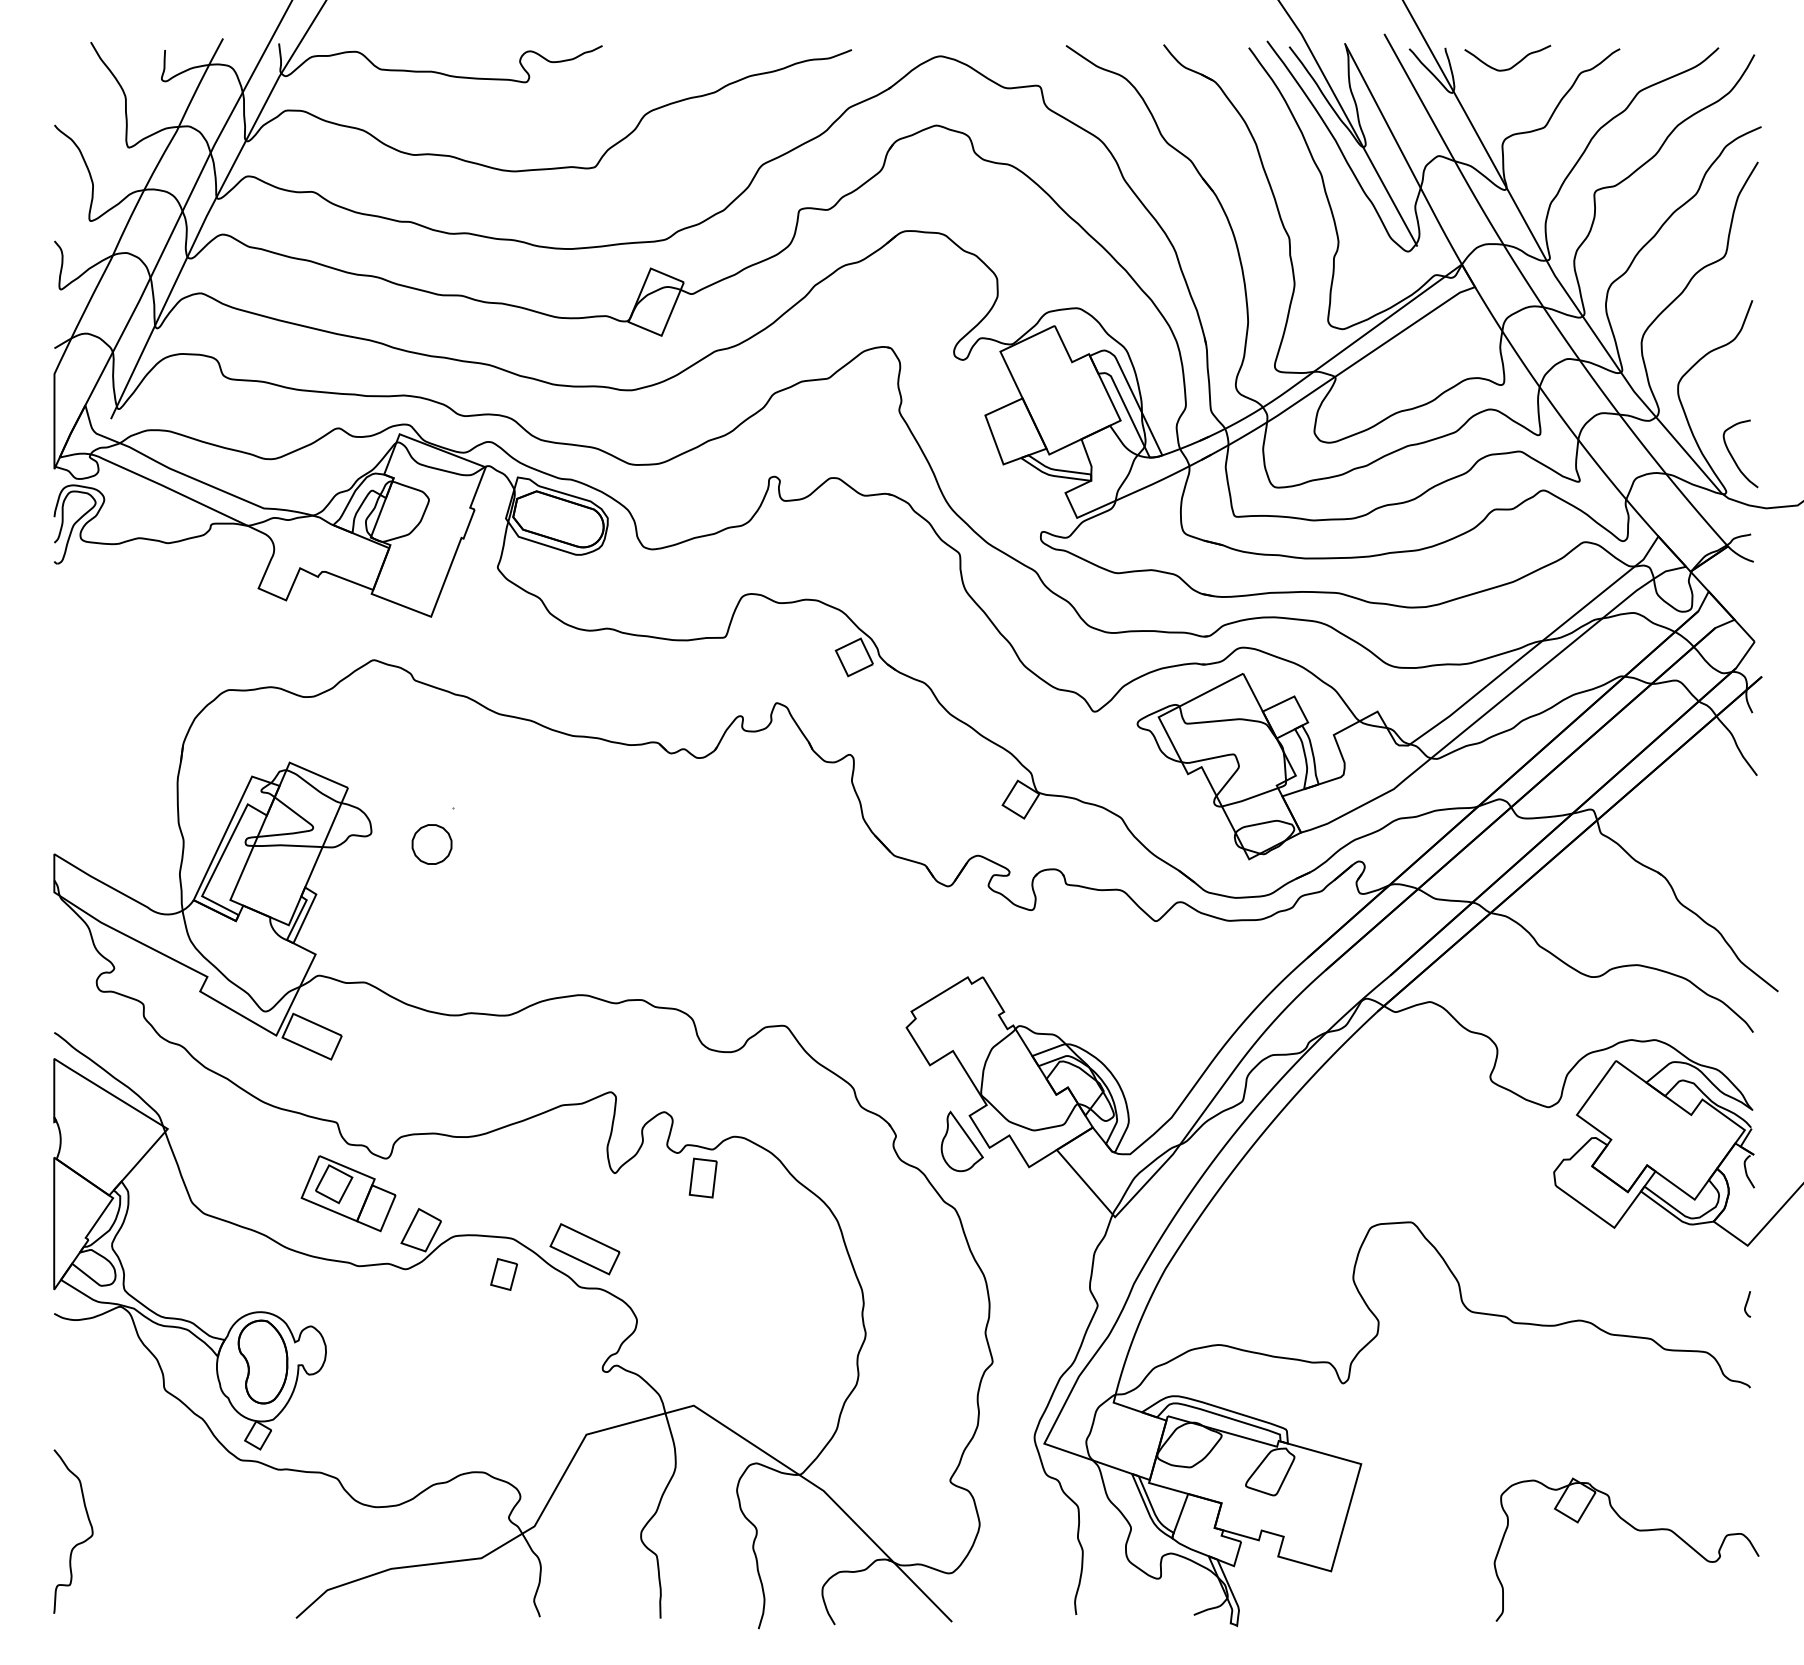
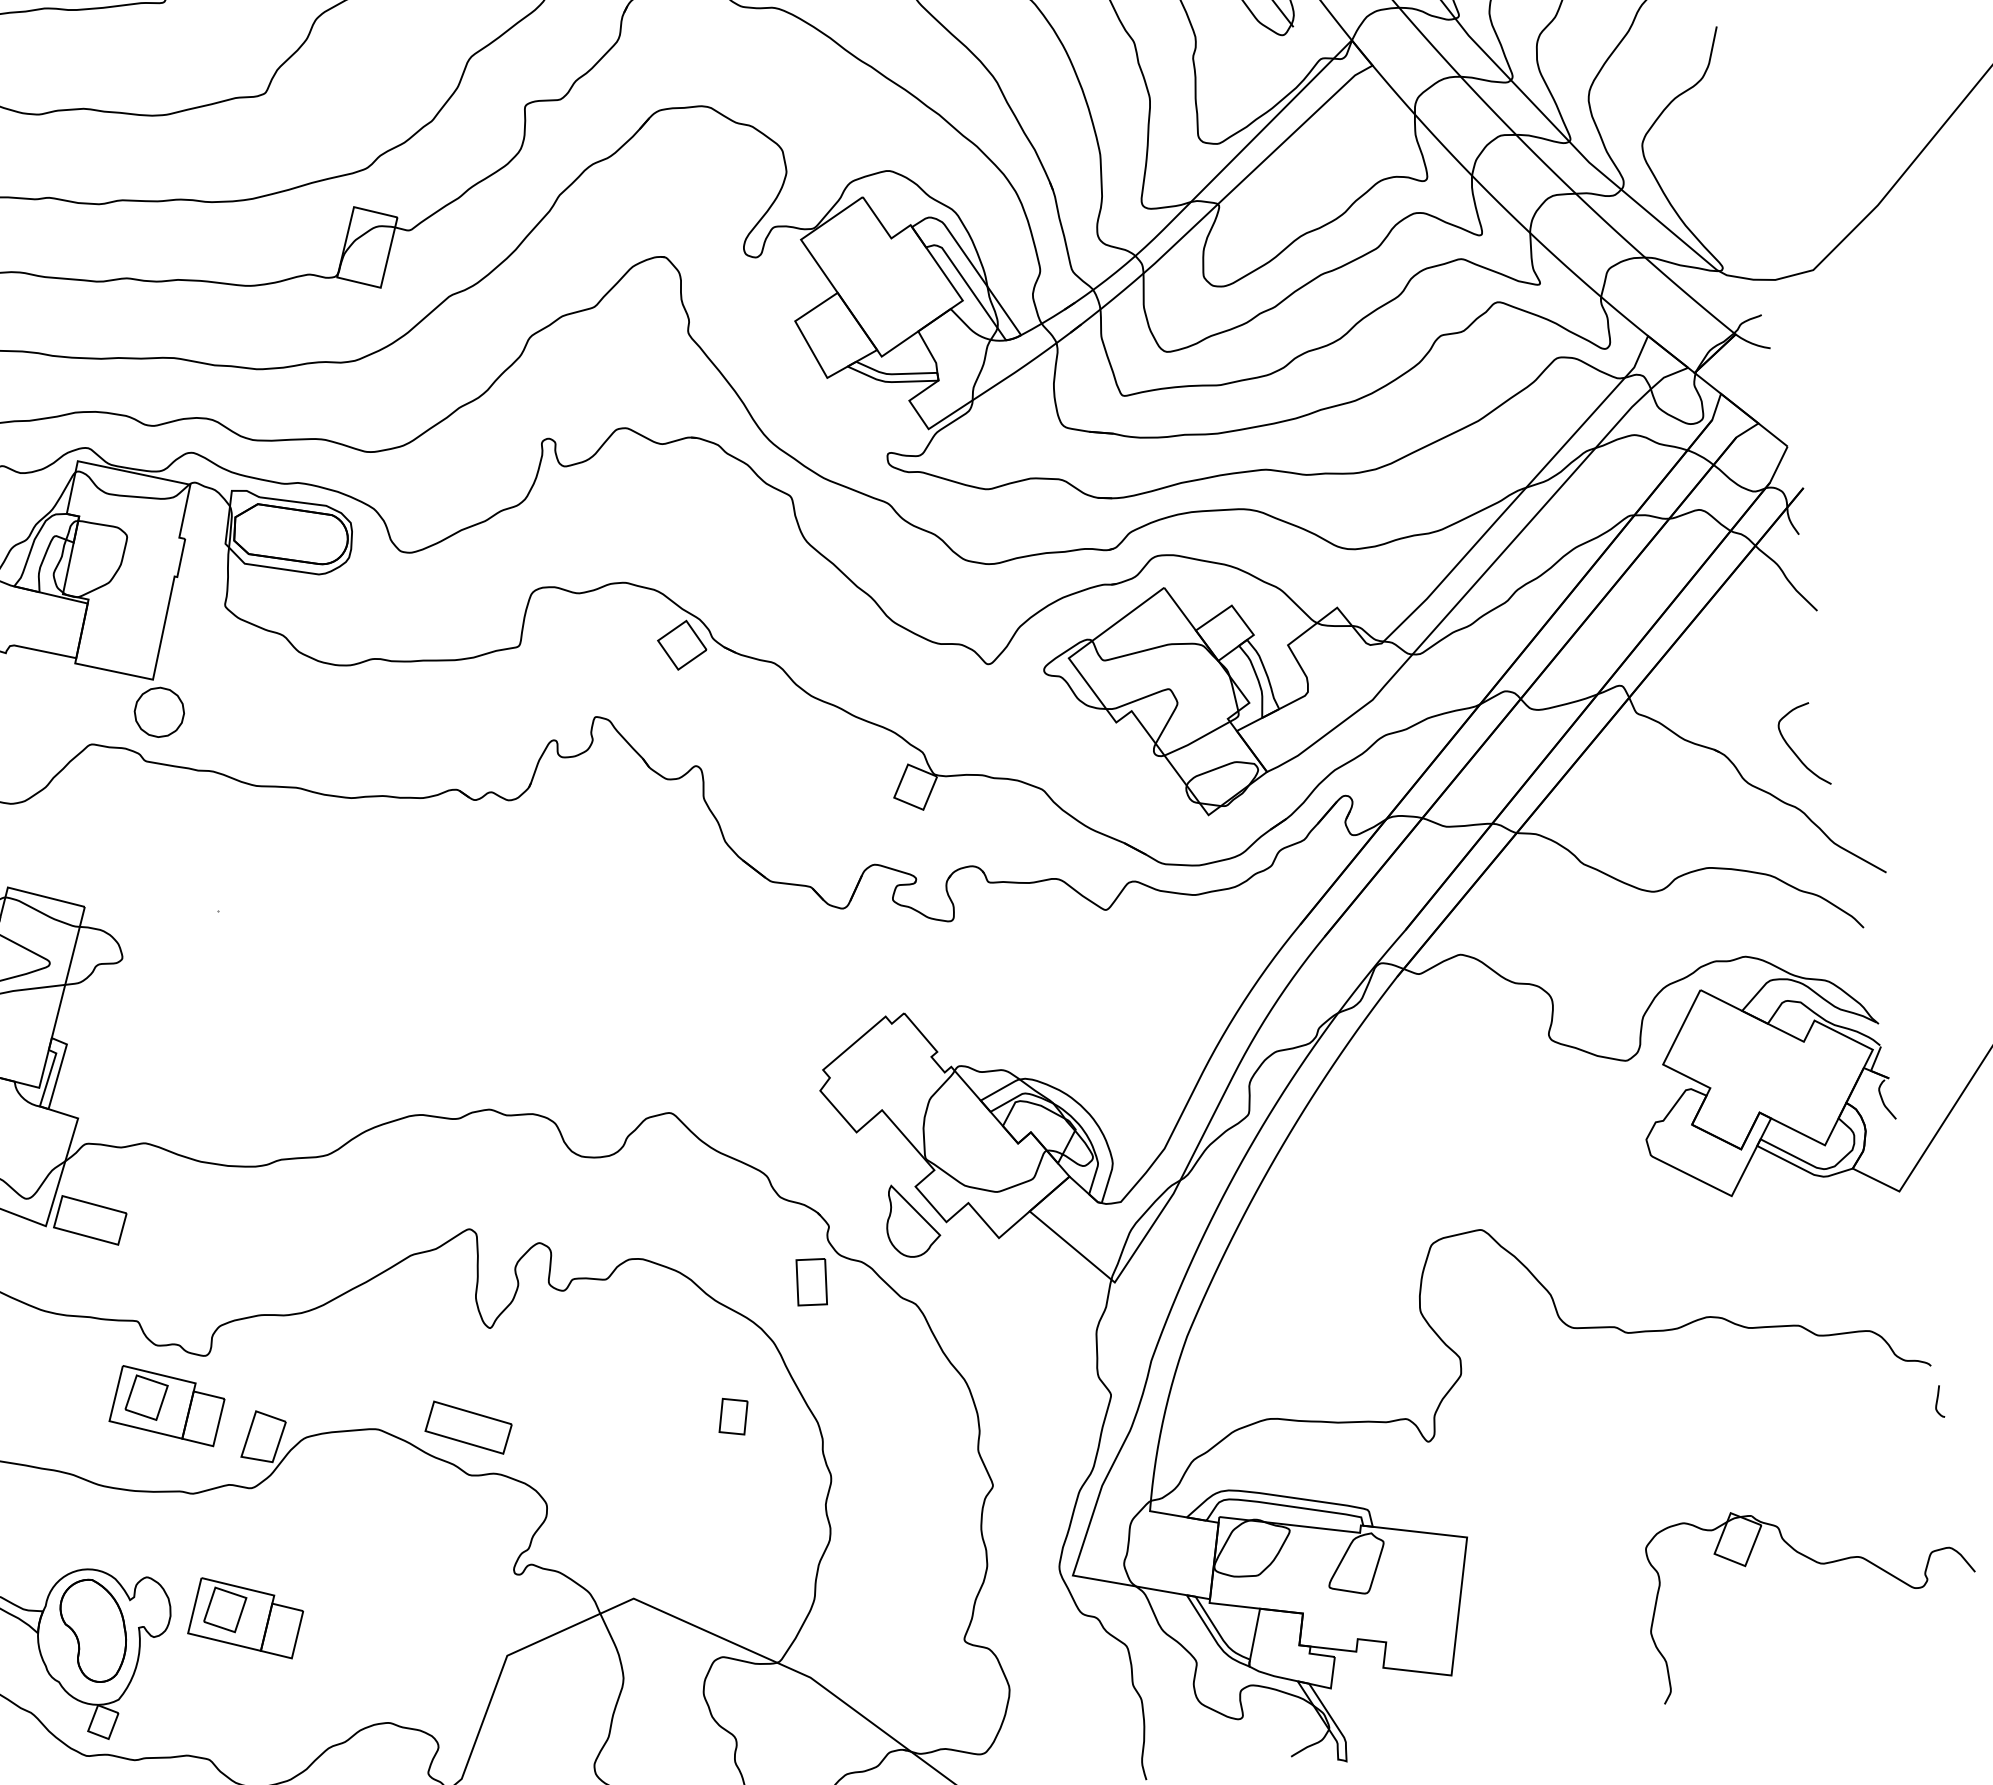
curve: (1733, 457) -> (1795, 751), moved
part: (431, 844) -> (158, 712), moved
part: (702, 1177) -> (810, 1281), moved
part: (503, 1274) -> (732, 1416), moved
curve: (1747, 1304) -> (1938, 1402), moved
part: (383, 1371) -> (244, 1618), added

